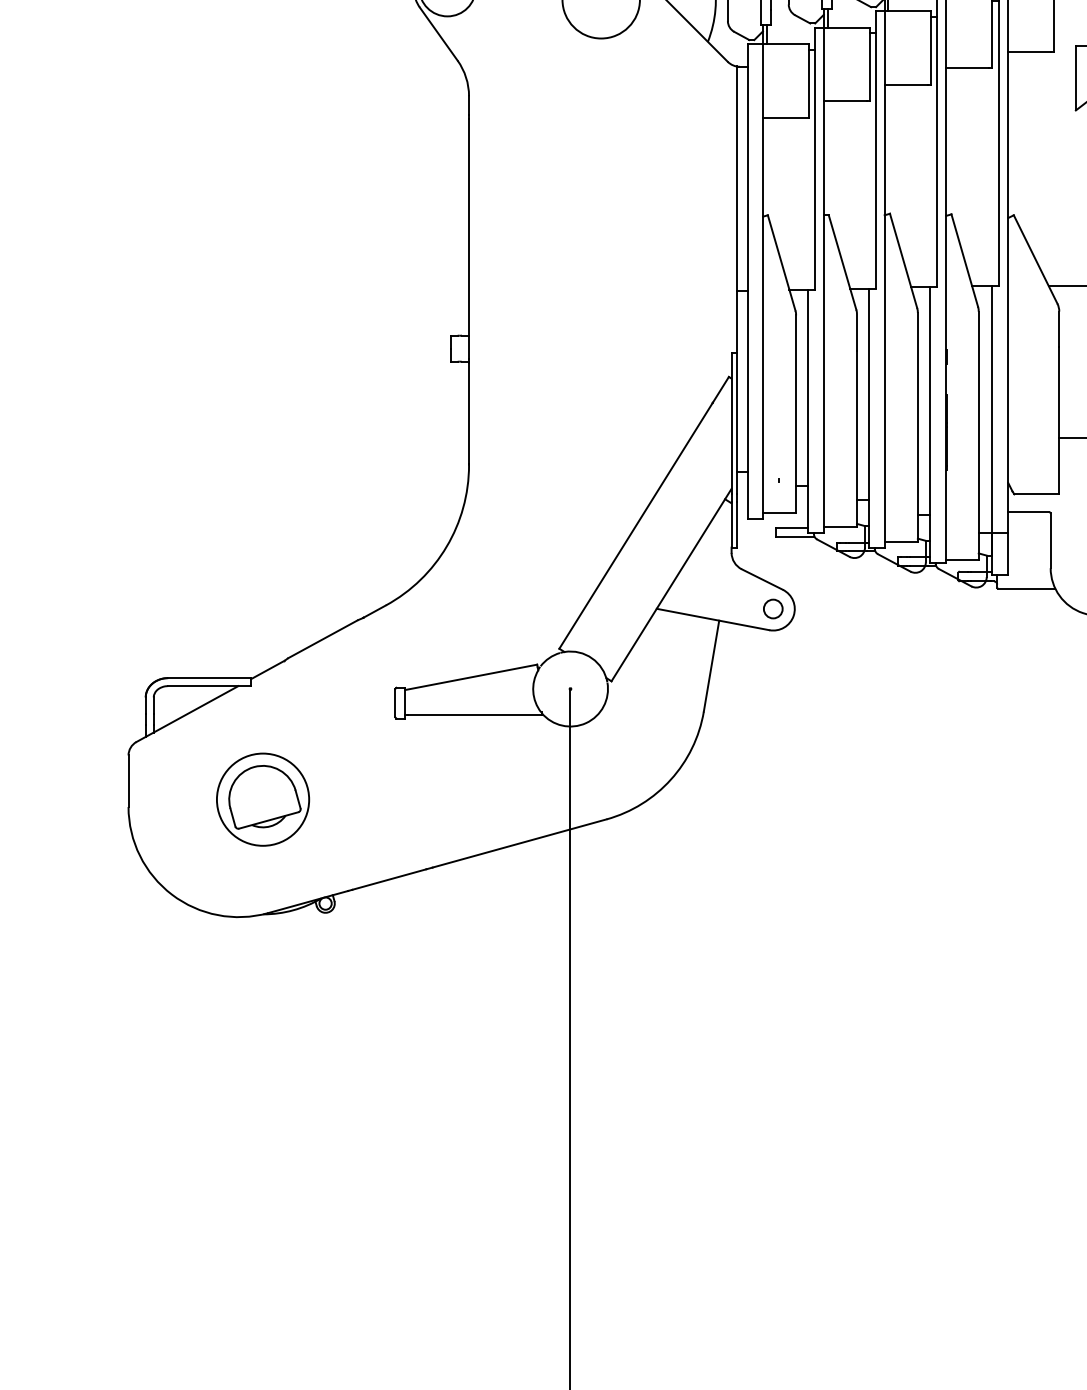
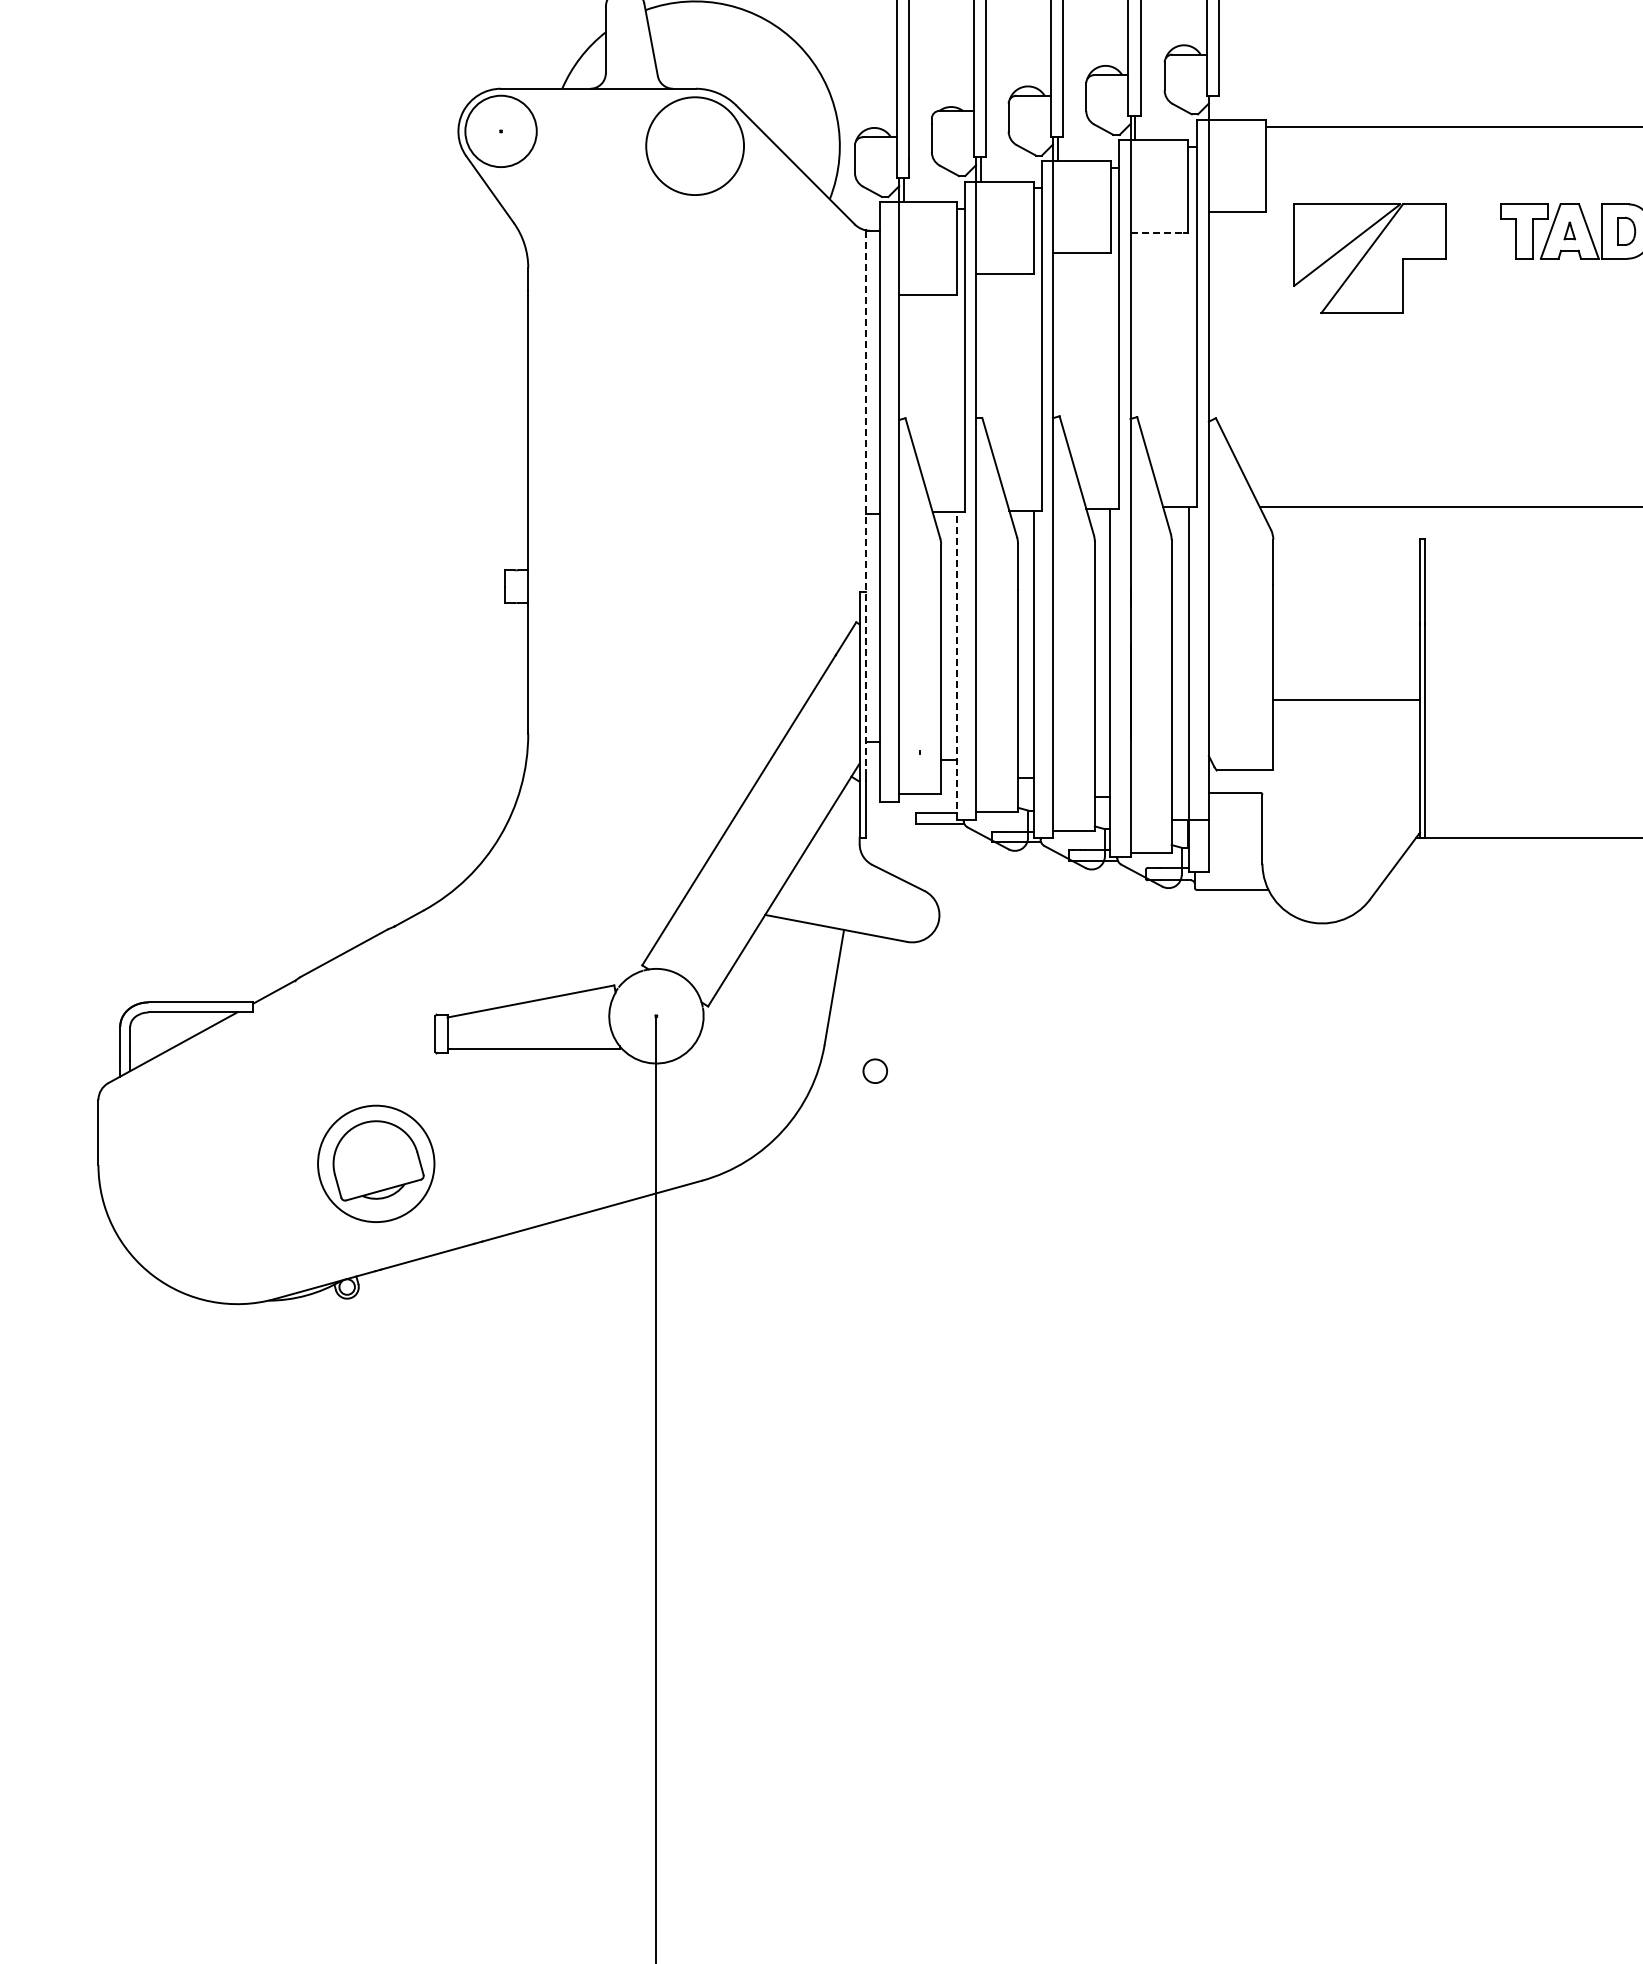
line: (967, 68) -> (1157, 232), solid -> dashed
line: (736, 280) -> (865, 500), solid -> dashed
line: (808, 411) -> (956, 665), solid -> dashed
circle: (772, 608) -> (874, 1070), moved
part: (263, 799) -> (376, 1163), moved

